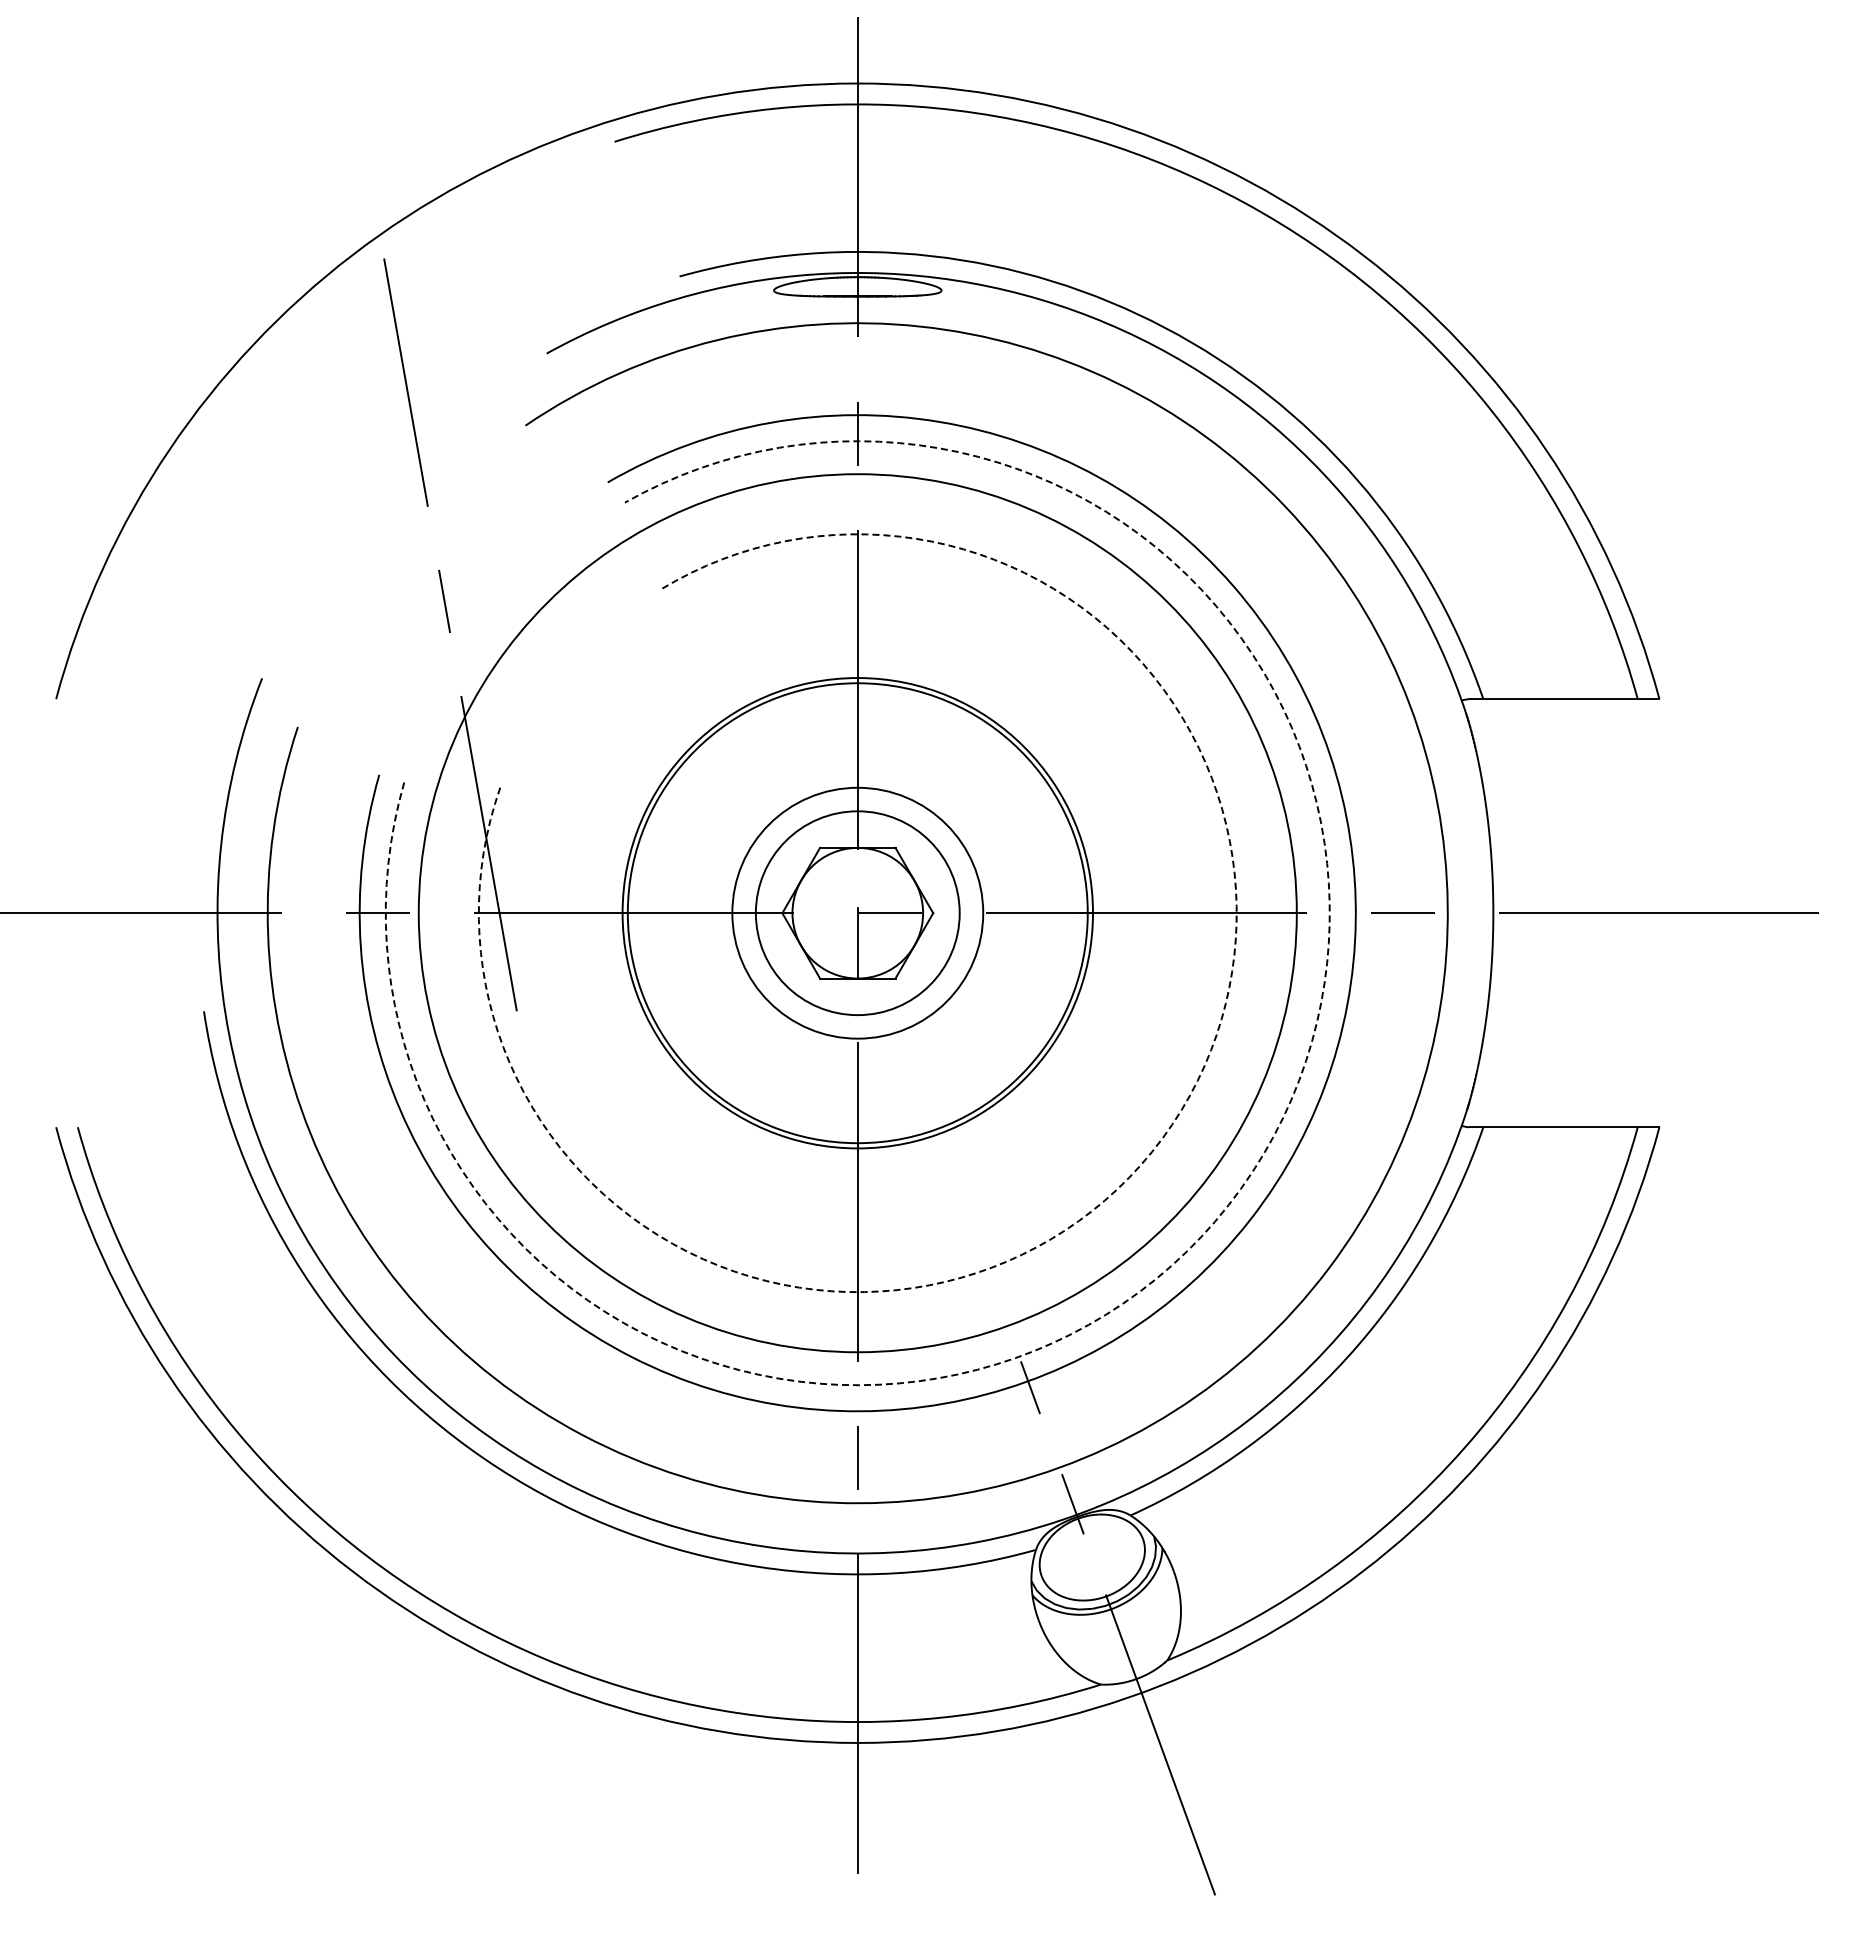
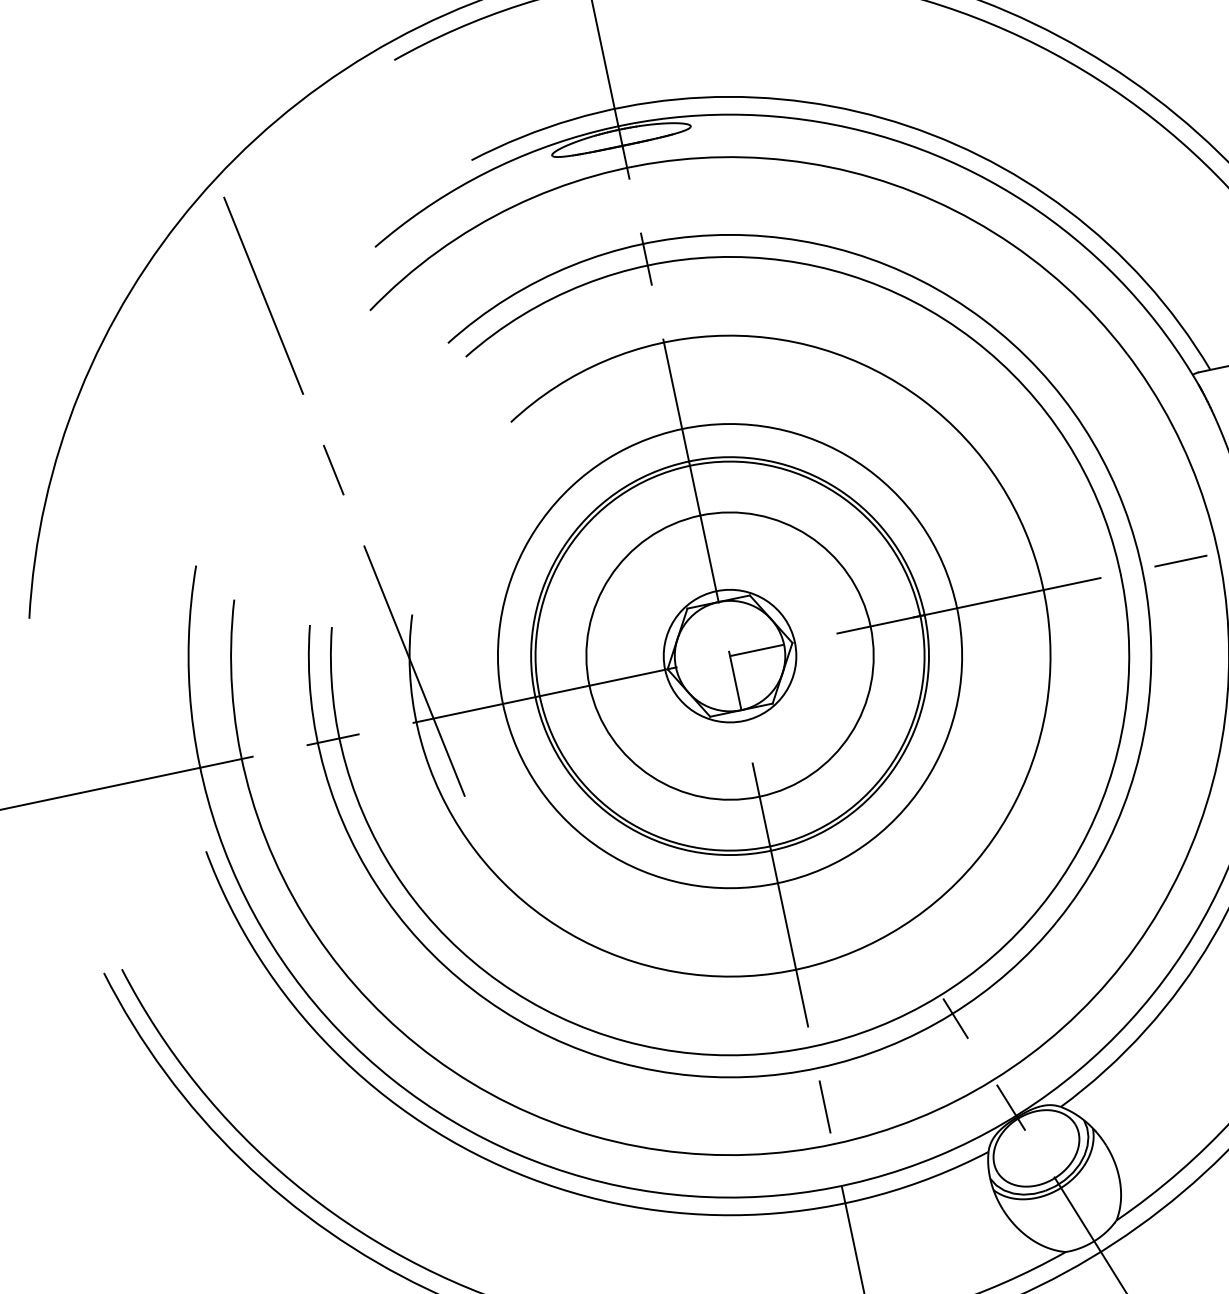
circle: (857, 912) -> (729, 655), size x0.62
circle: (857, 912) -> (729, 655), size x0.62
circle: (857, 913) -> (729, 656), size x1.67
arc: (1152, 1151) -> (1015, 801), dashed -> solid
arc: (1228, 1205) -> (1087, 833), dashed -> solid

